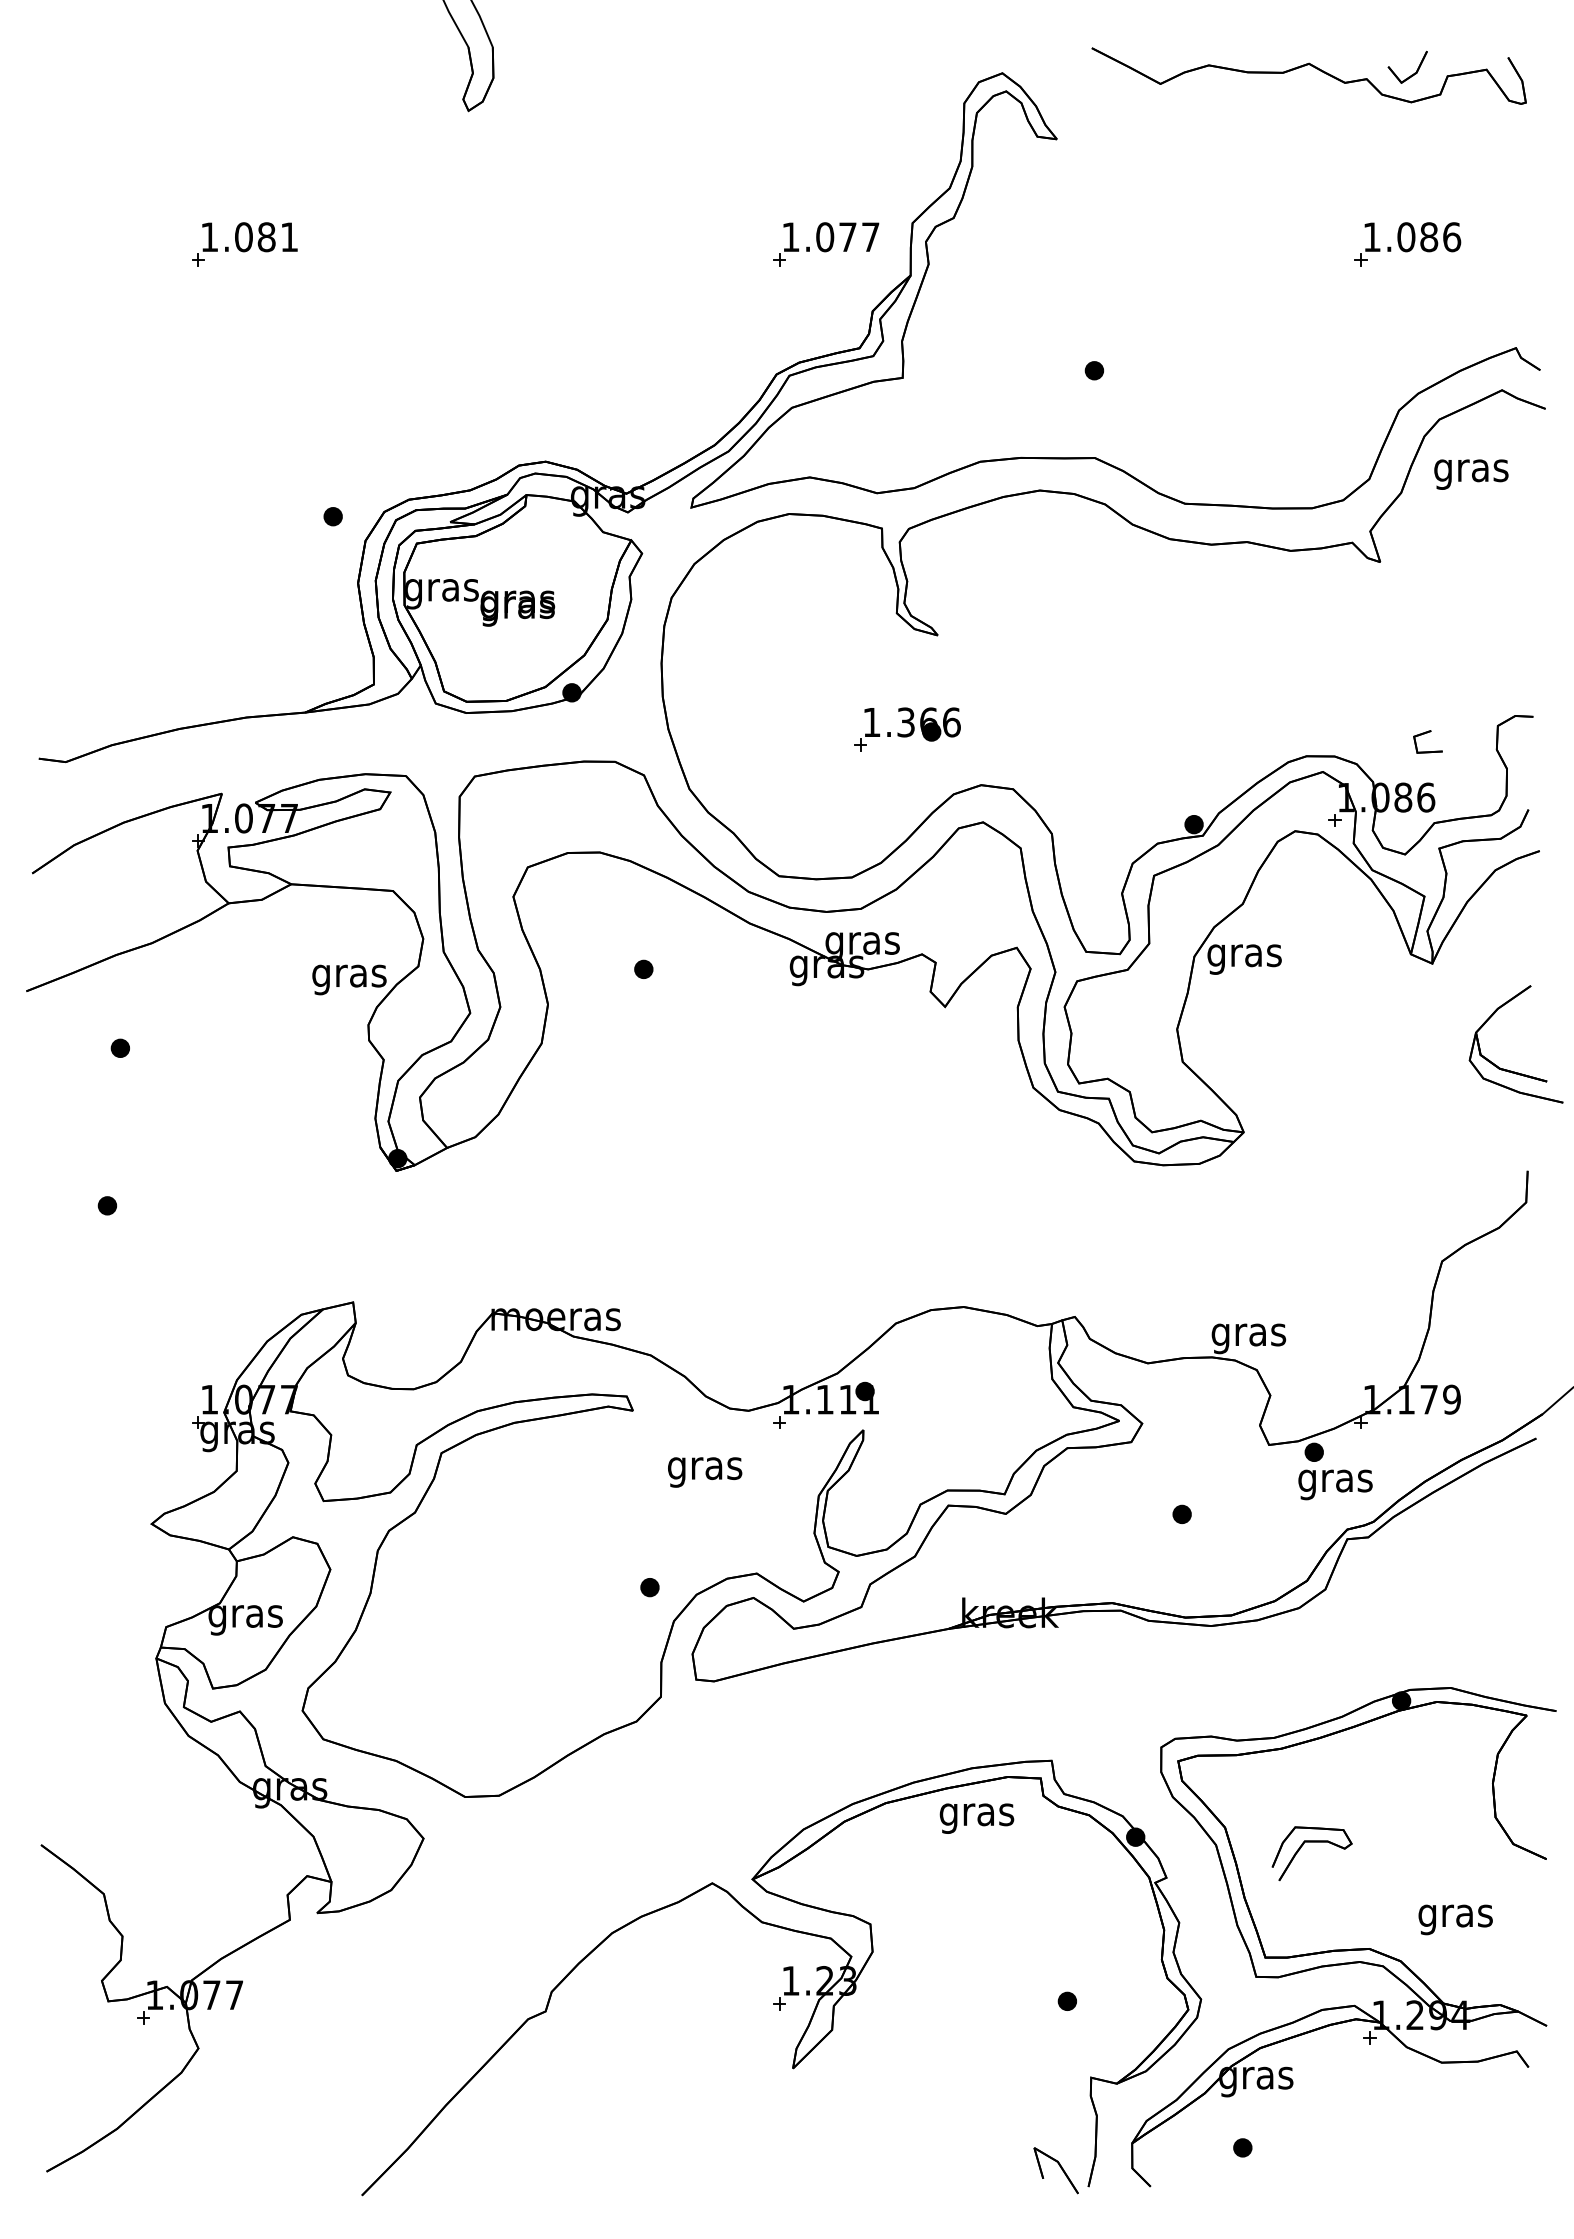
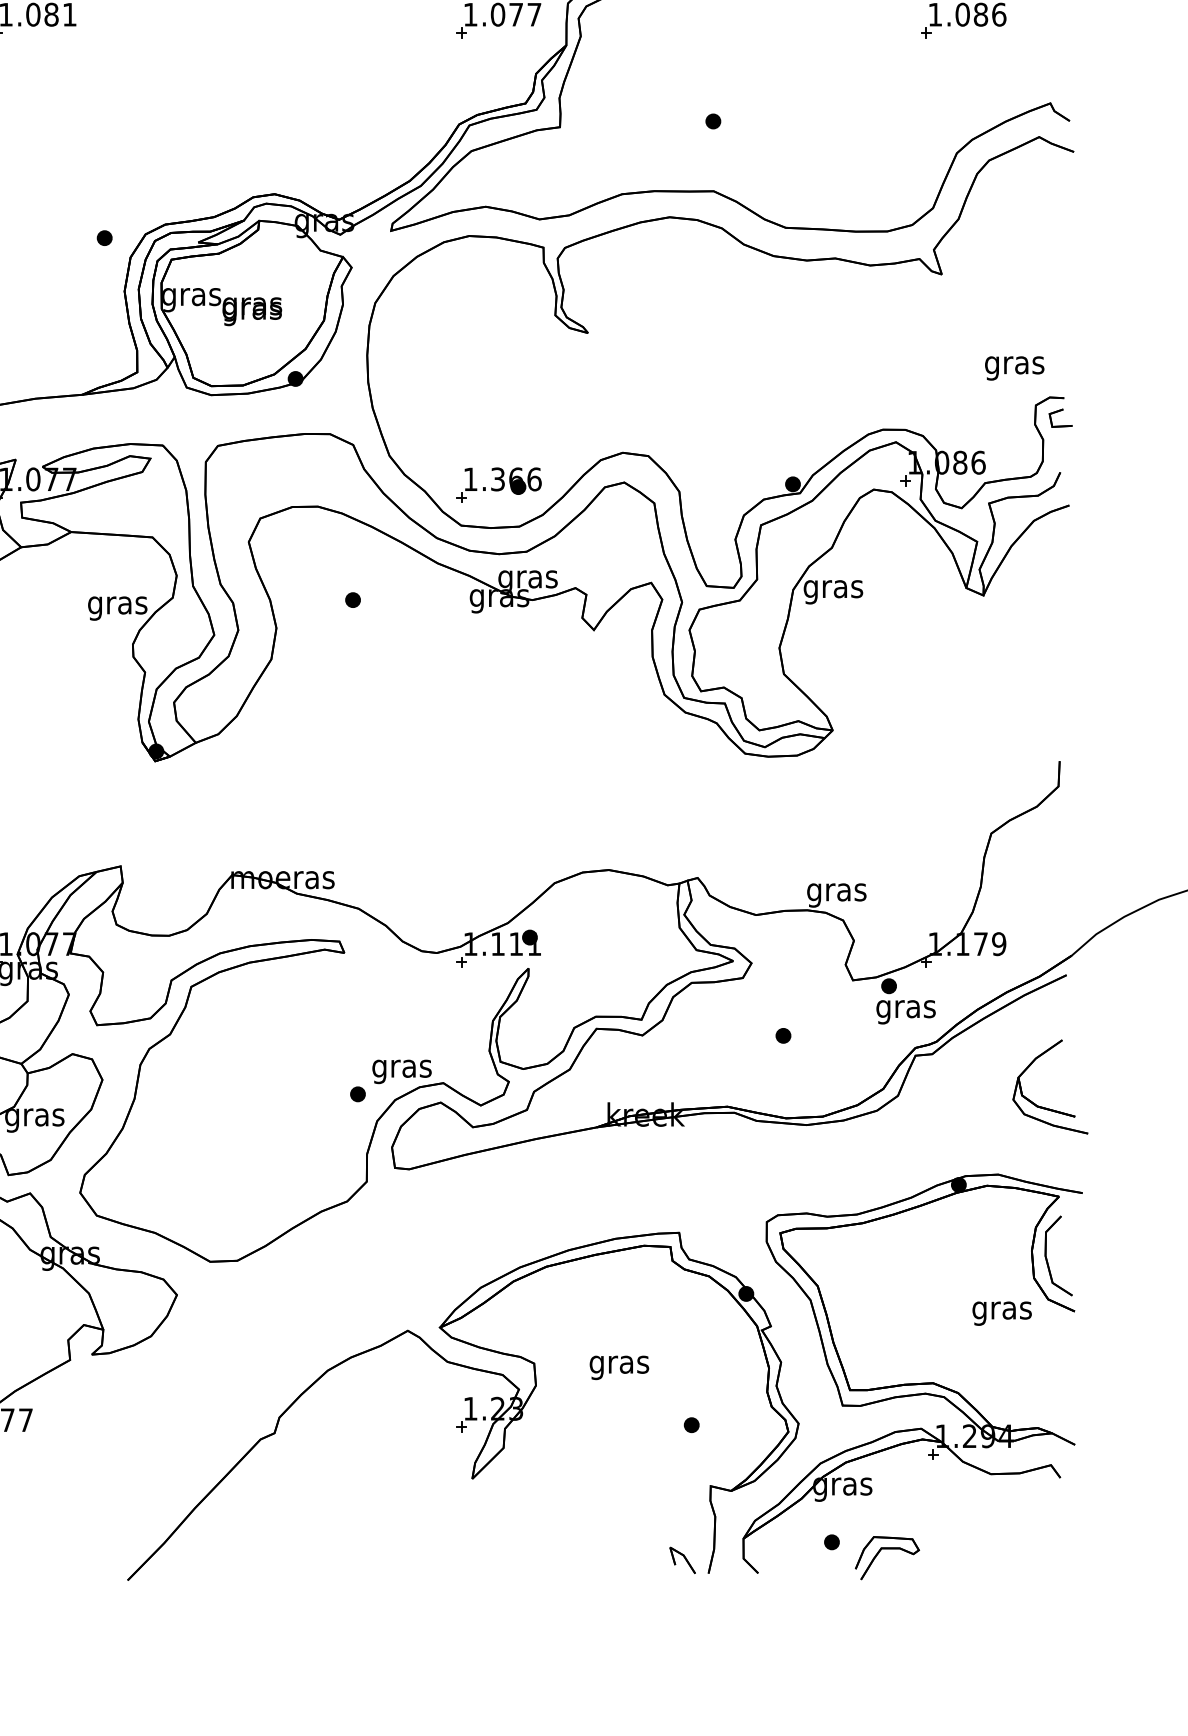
text: (1471, 474) -> (1014, 368), moved
part: (907, 729) -> (499, 485), moved
part: (1424, 734) -> (1057, 412), moved
part: (1507, 1069) -> (1043, 1107), moved
text: (705, 1472) -> (402, 1071), moved
part: (1512, 1794) -> (1047, 1259), added
text: (976, 1818) -> (619, 1367), moved
part: (1311, 1842) -> (886, 1549), moved
text: (1455, 1919) -> (1002, 1313), moved
part: (1055, 2170) -> (682, 1560), size x0.71

